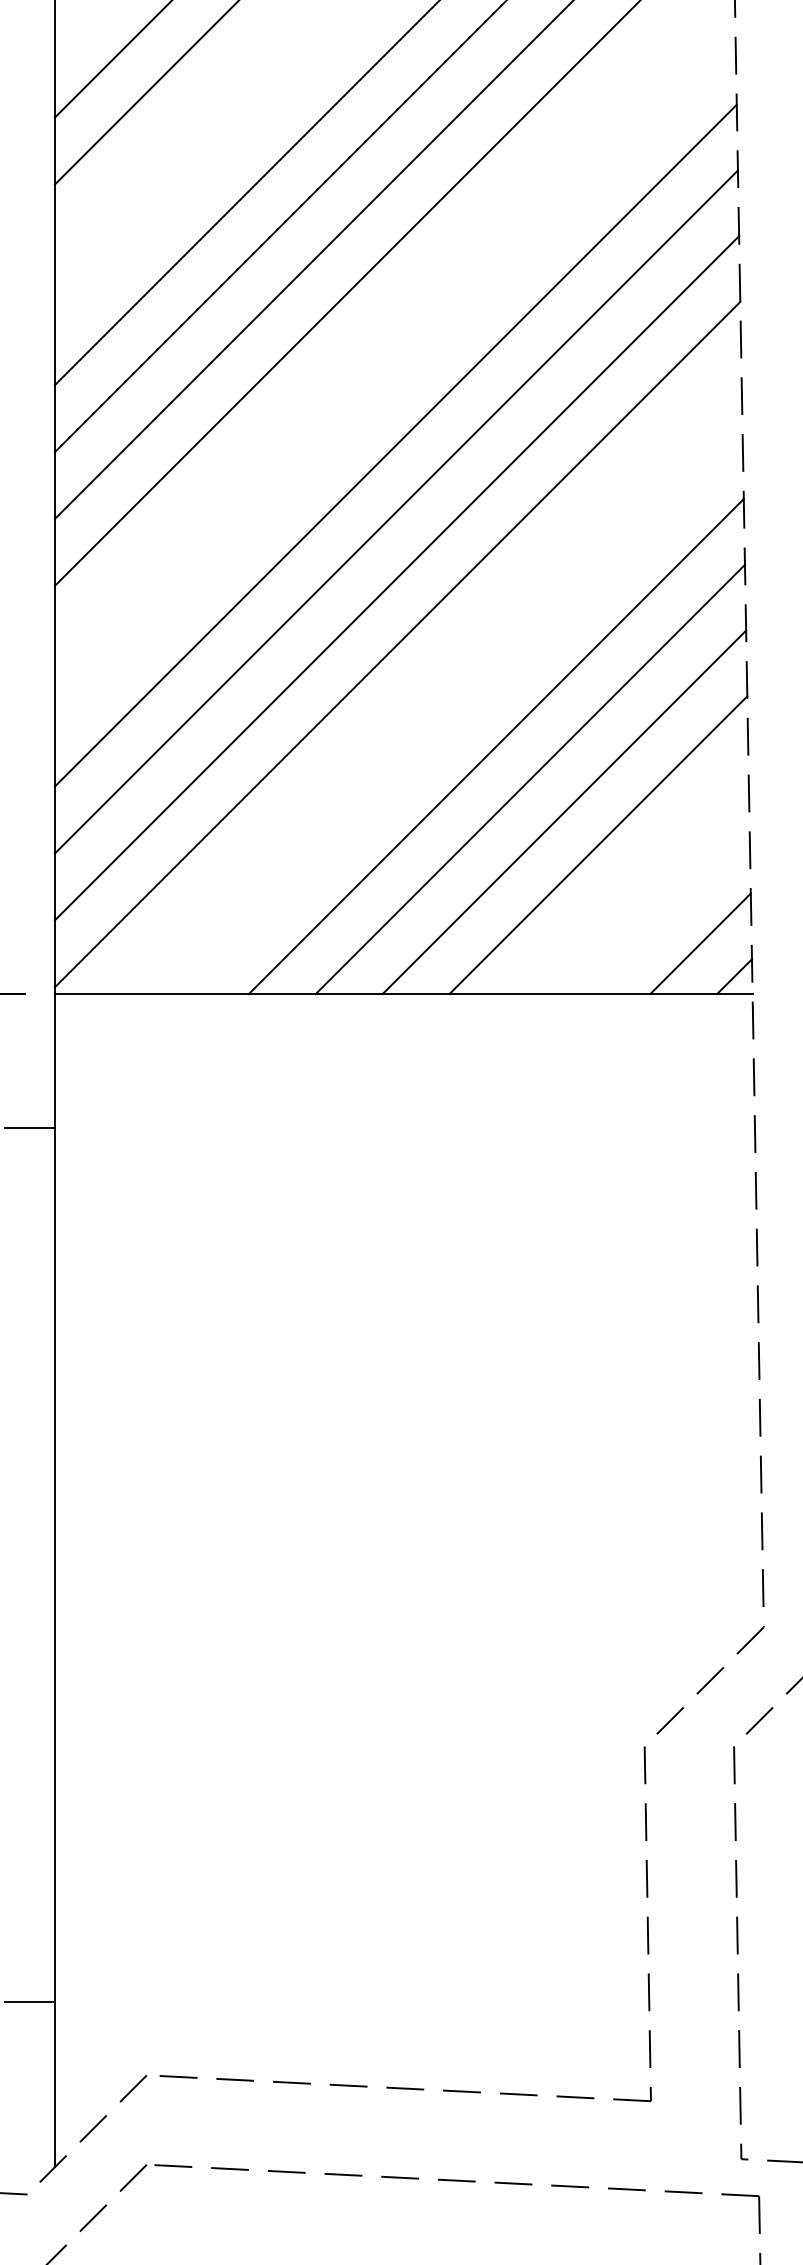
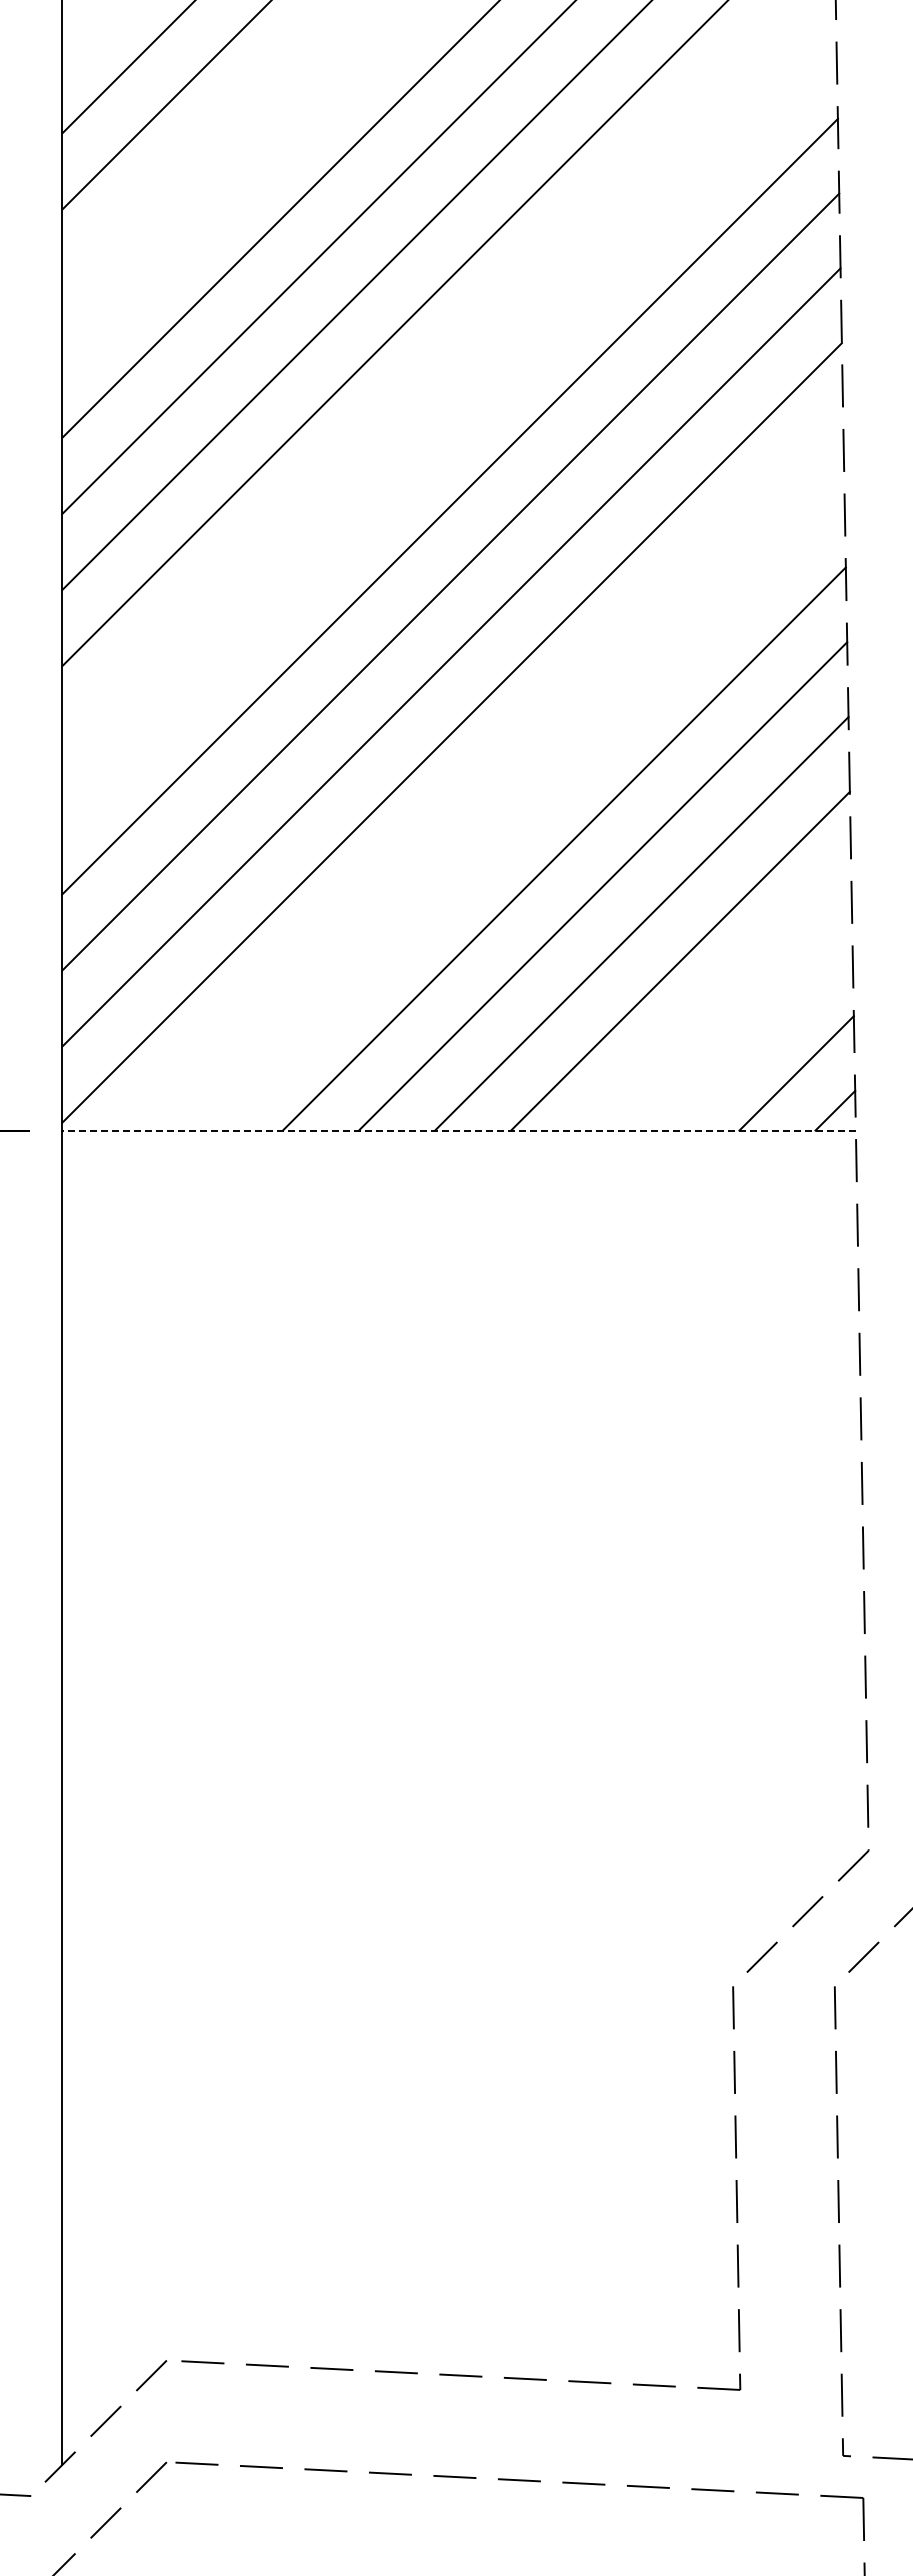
line: (404, 994) -> (459, 1130), solid -> dashed
line: (29, 1127) -> (33, 1282), removed
line: (29, 2001) -> (33, 2276), removed

